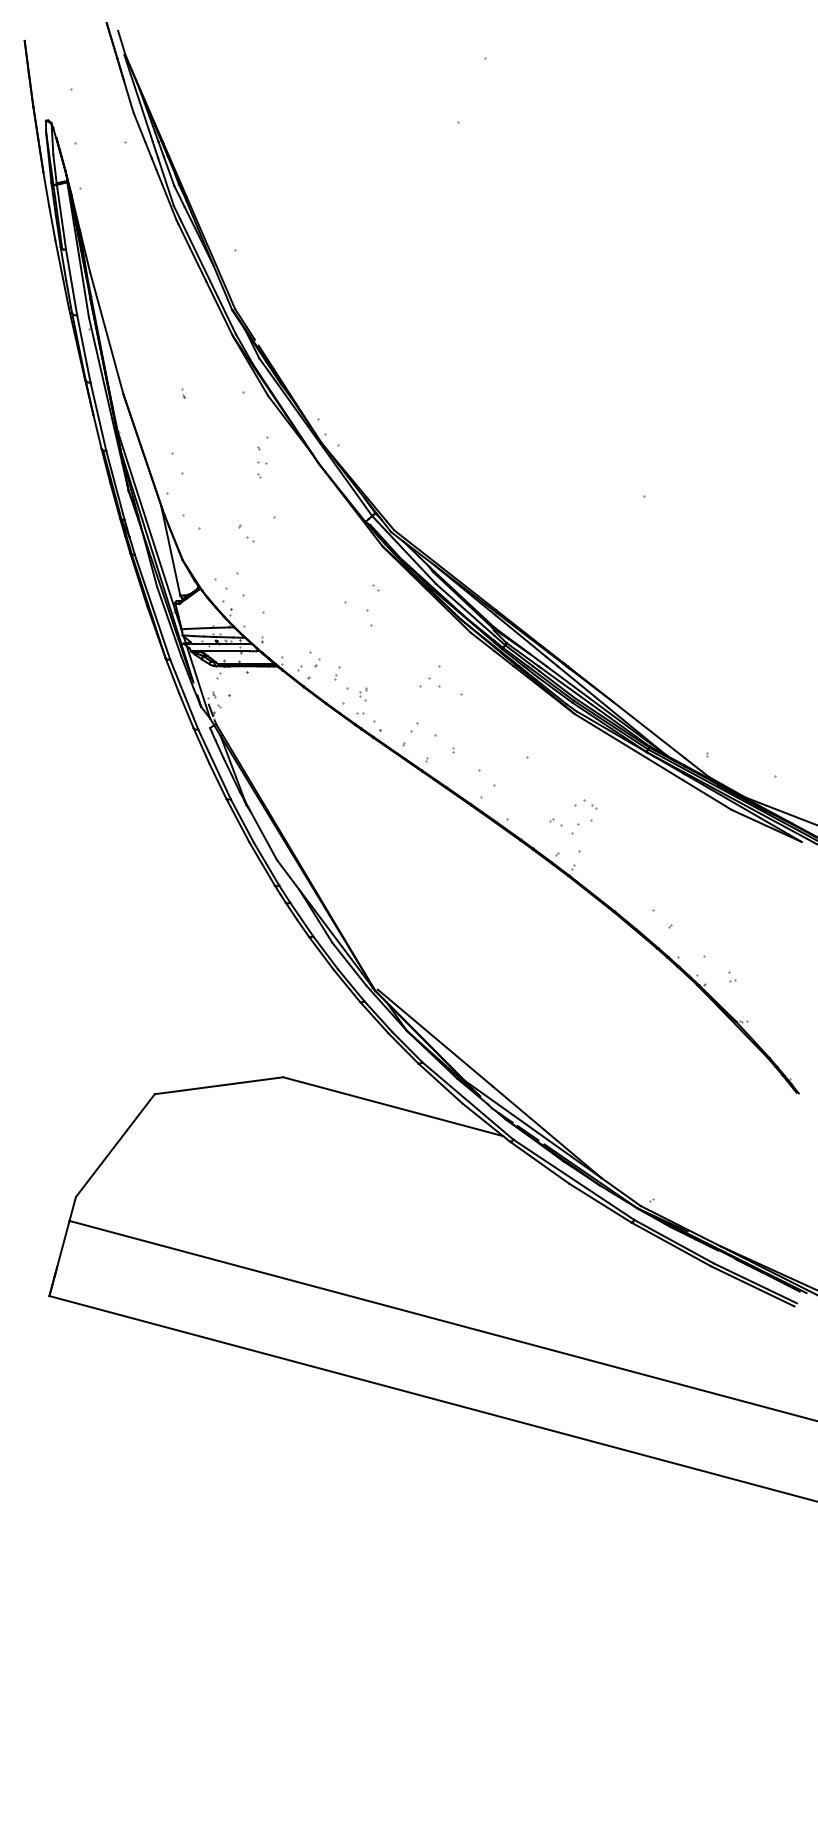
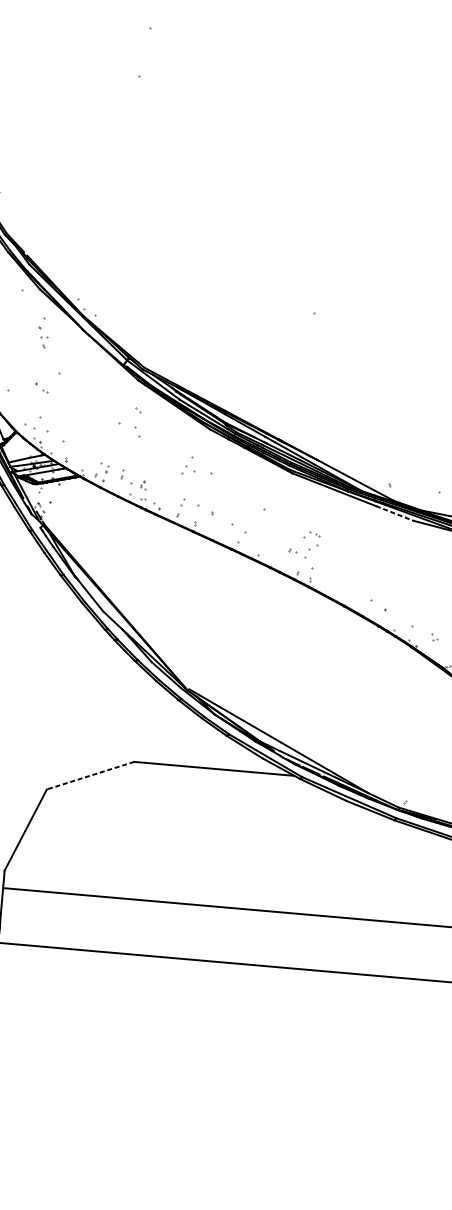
line: (707, 795) -> (394, 513), solid -> dashed
line: (219, 1085) -> (90, 775), solid -> dashed

